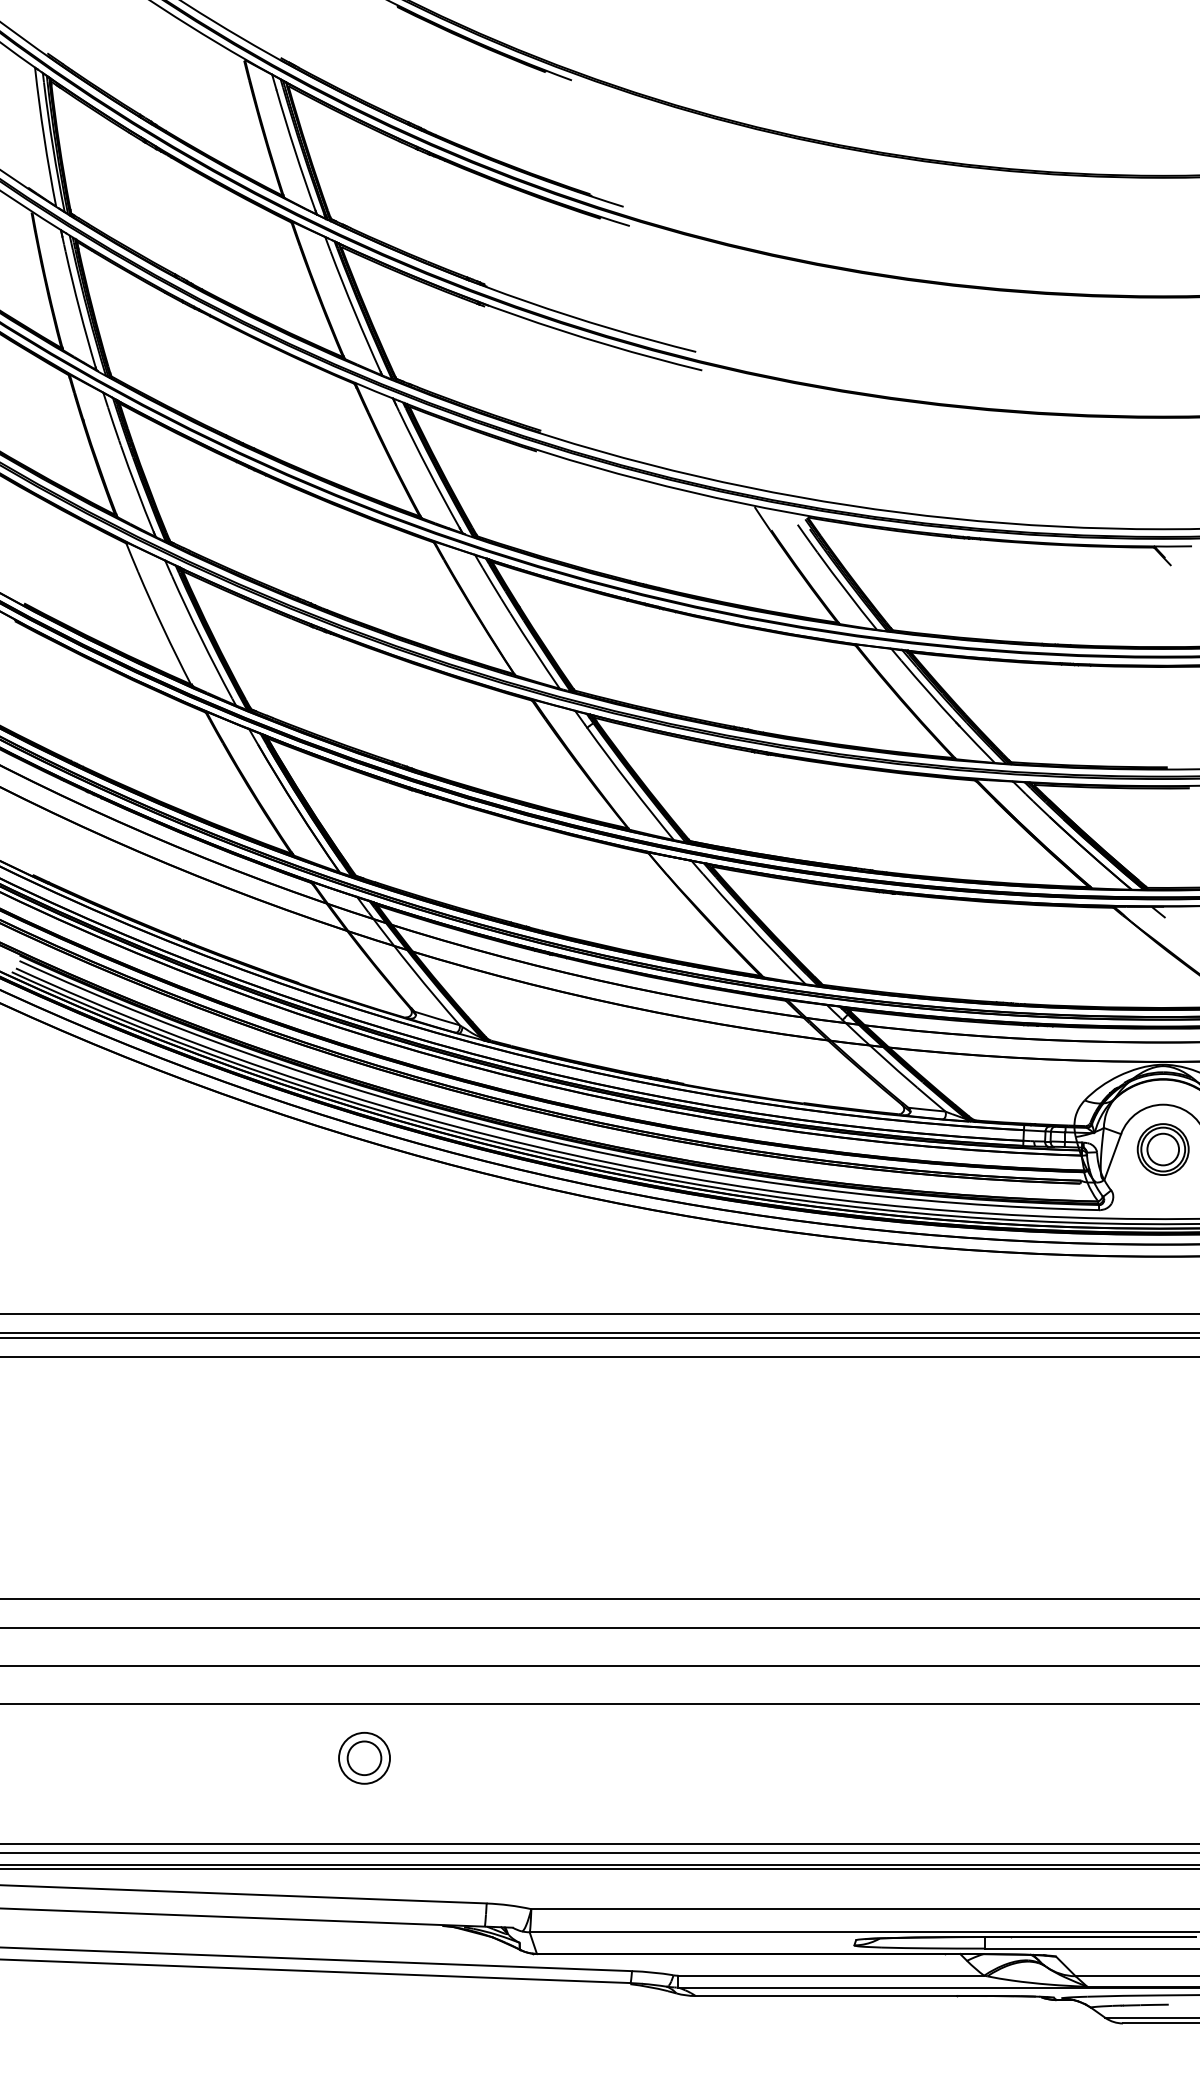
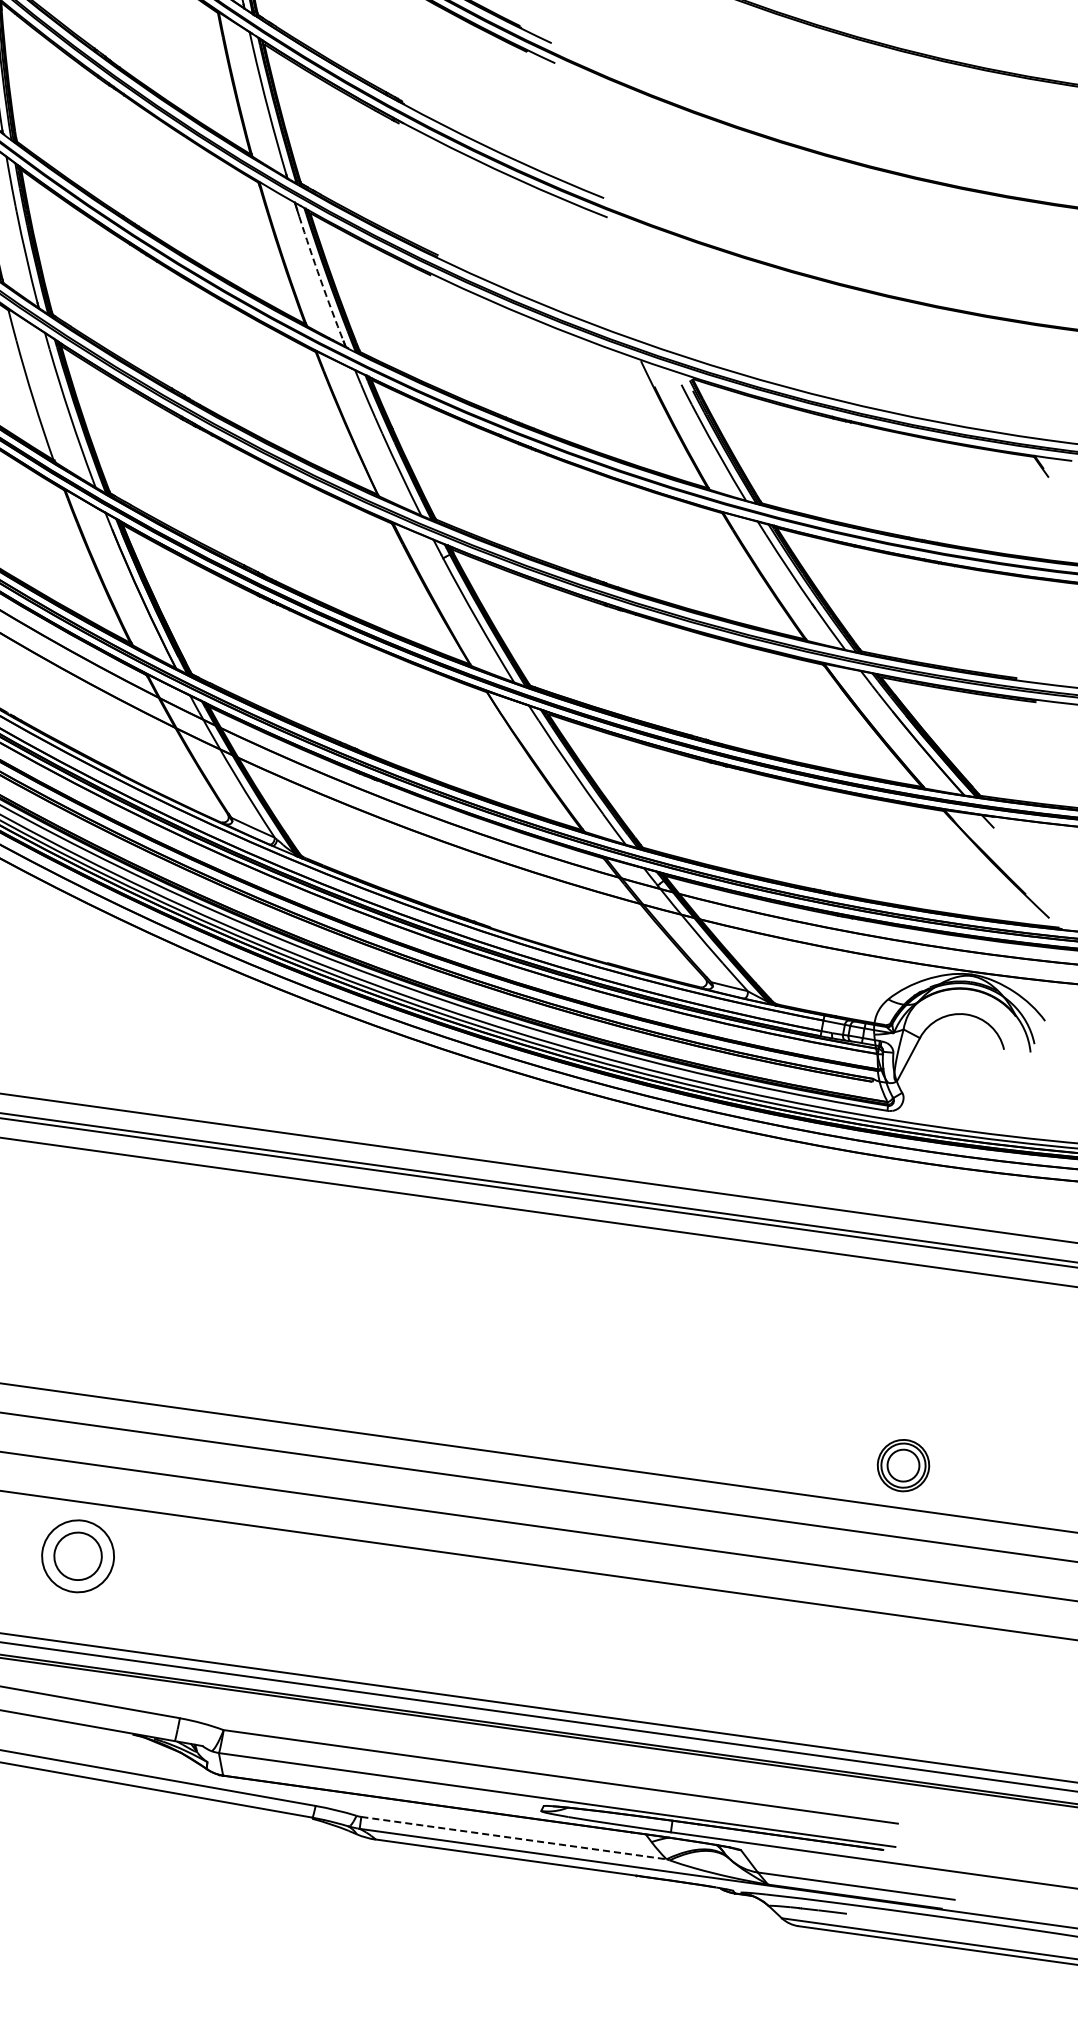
arc: (428, 470) -> (320, 279), solid -> dashed
part: (1162, 1149) -> (902, 1465), moved
part: (364, 1758) -> (78, 1556), size x1.4
line: (831, 1975) -> (514, 1837), solid -> dashed

